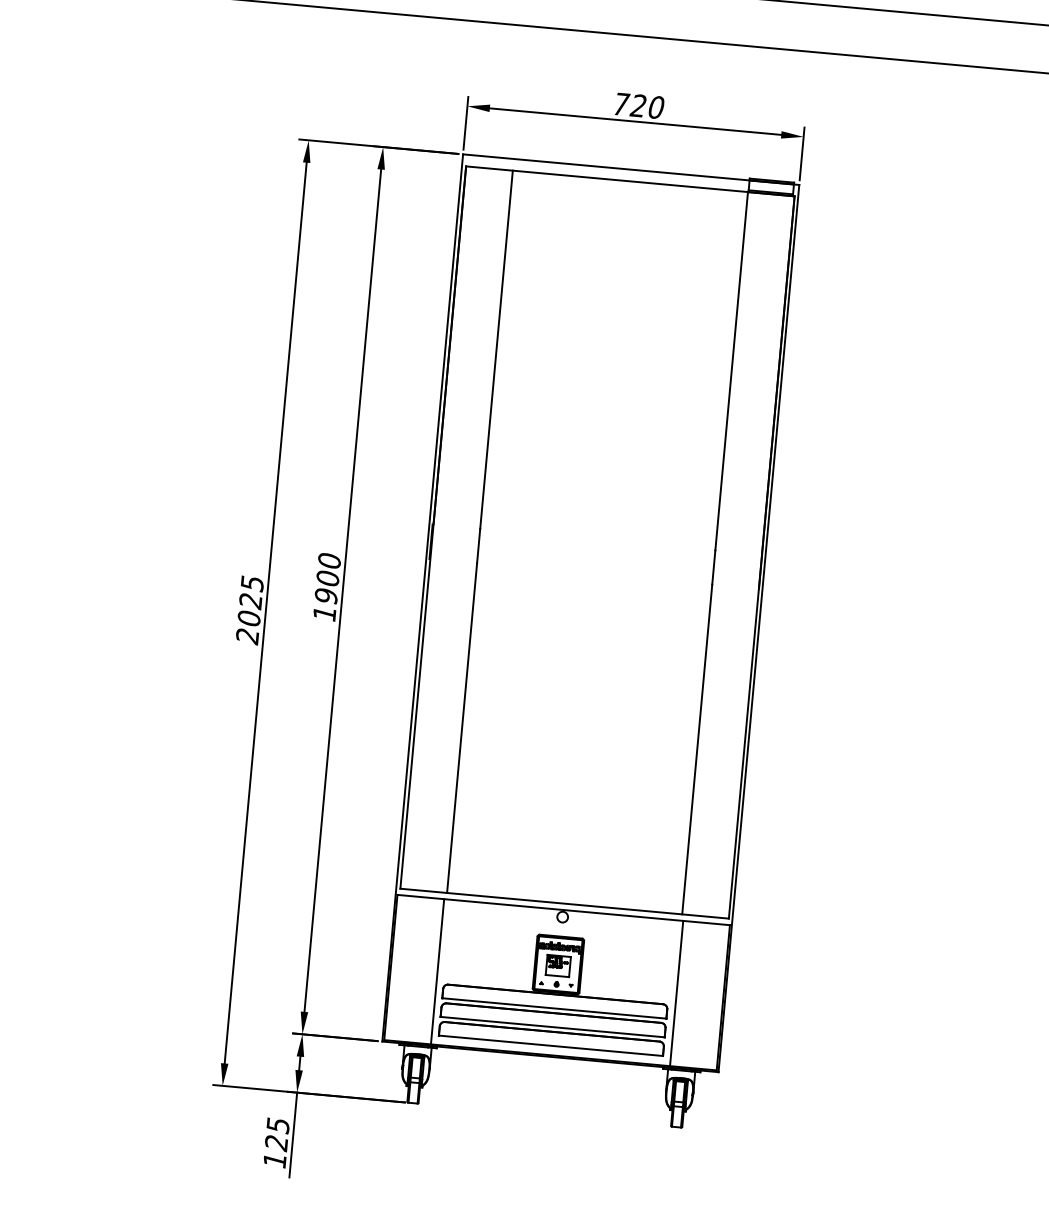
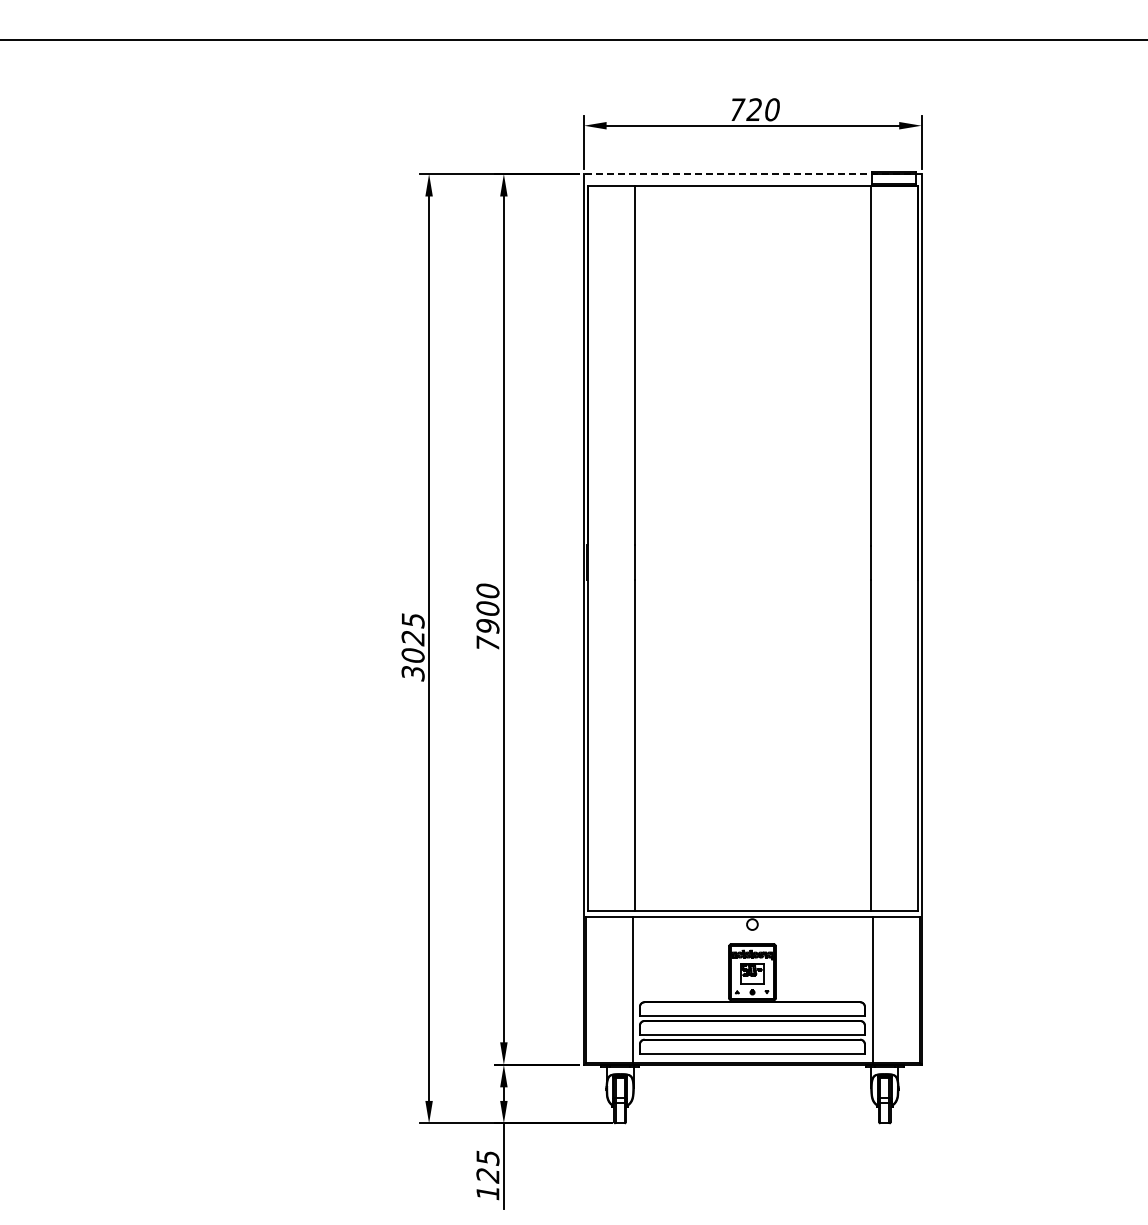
line: (630, 169) -> (752, 173), solid -> dashed
text: (324, 613) -> (487, 643), 1900 -> 7900
text: (247, 636) -> (413, 673), 2025 -> 3025

